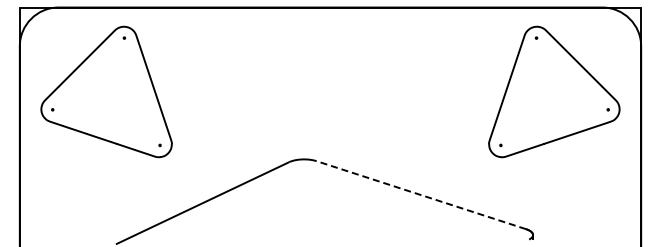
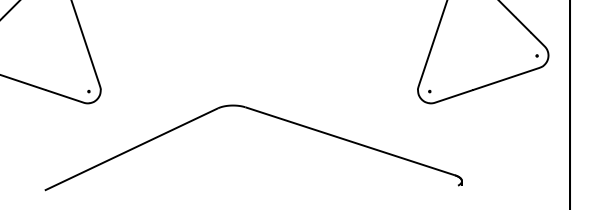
line: (420, 195) -> (349, 141), dashed -> solid

